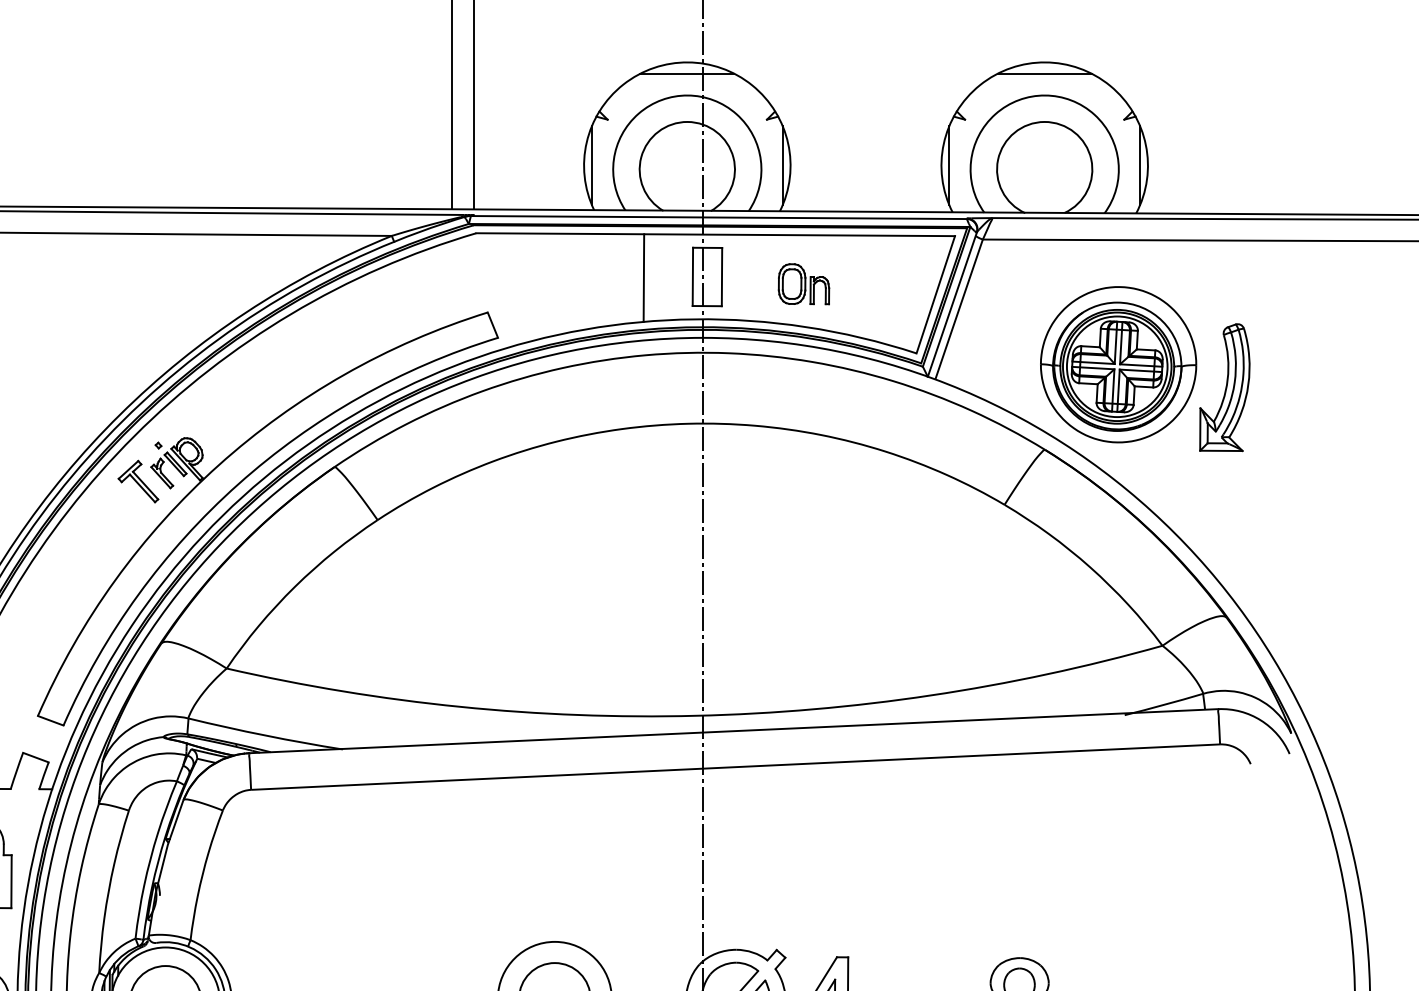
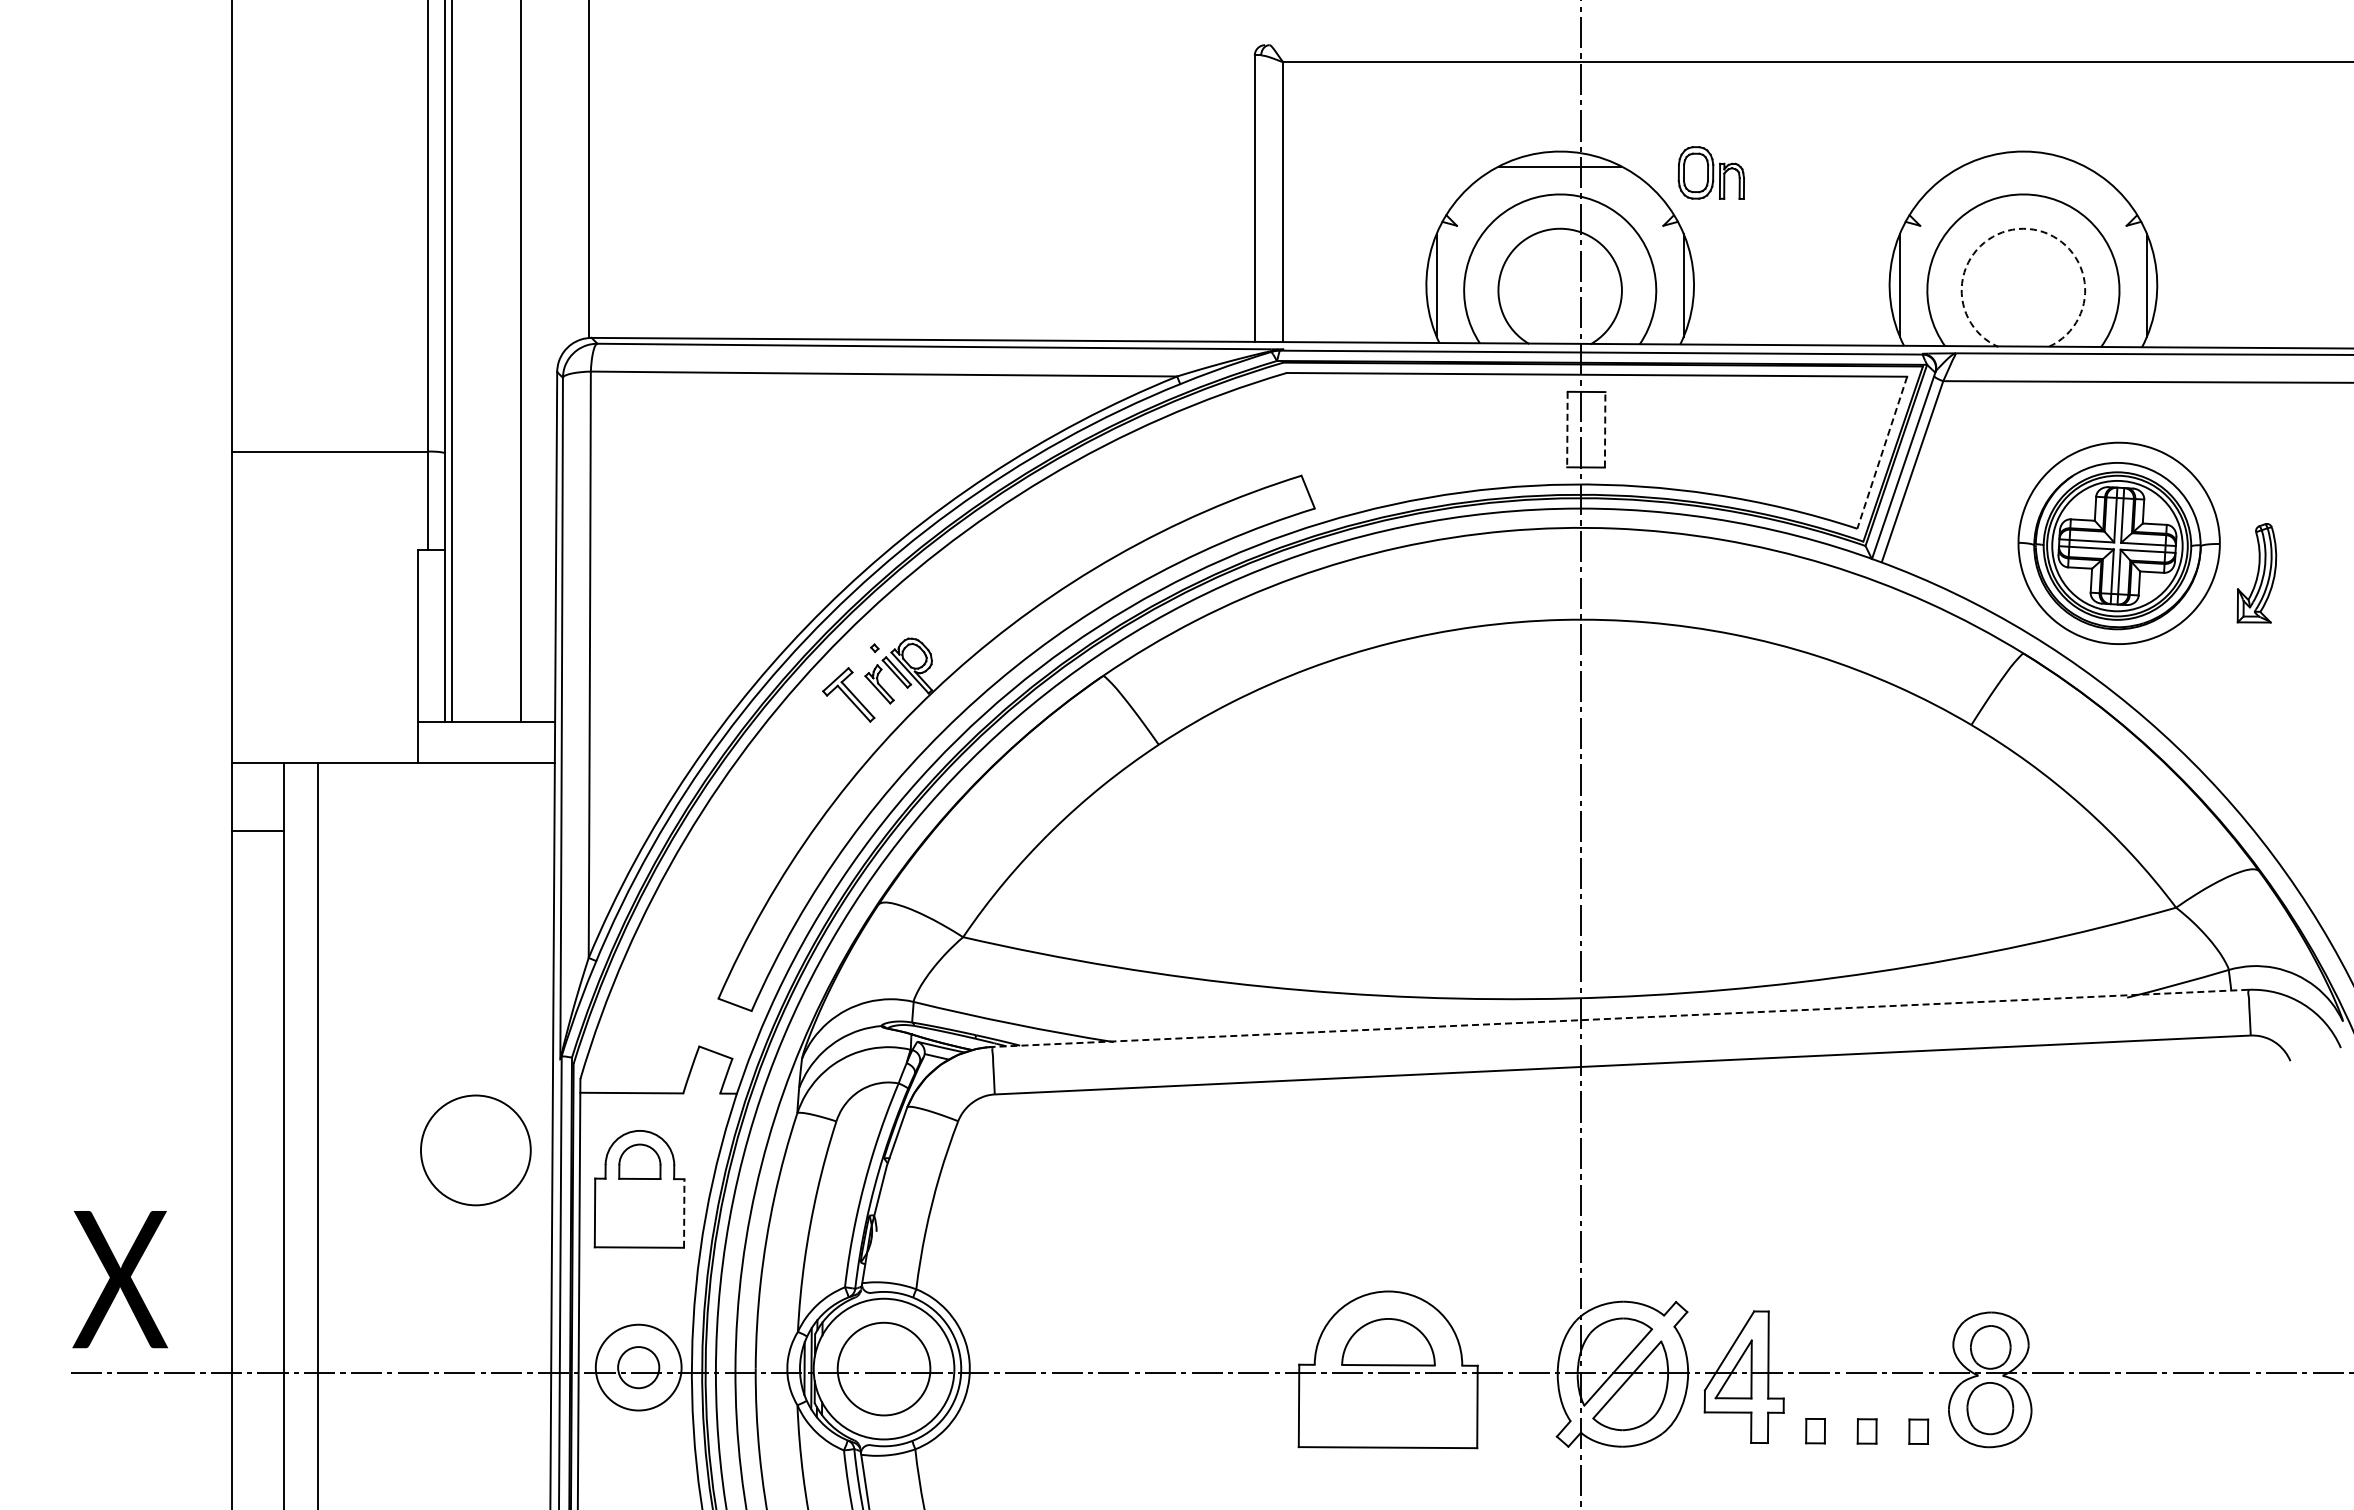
line: (1044, 74) -> (2023, 167), removed
arc: (1044, 121) -> (2023, 228), solid -> dashed
line: (692, 276) -> (1567, 429), solid -> dashed
line: (722, 276) -> (1605, 429), solid -> dashed
line: (643, 277) -> (1503, 430), removed
part: (803, 283) -> (1710, 172), moved
line: (935, 294) -> (1882, 452), solid -> dashed
part: (1224, 387) -> (2256, 573), size x0.6
line: (733, 731) -> (1620, 1018), solid -> dashed
line: (11, 881) -> (684, 1213), solid -> dashed

